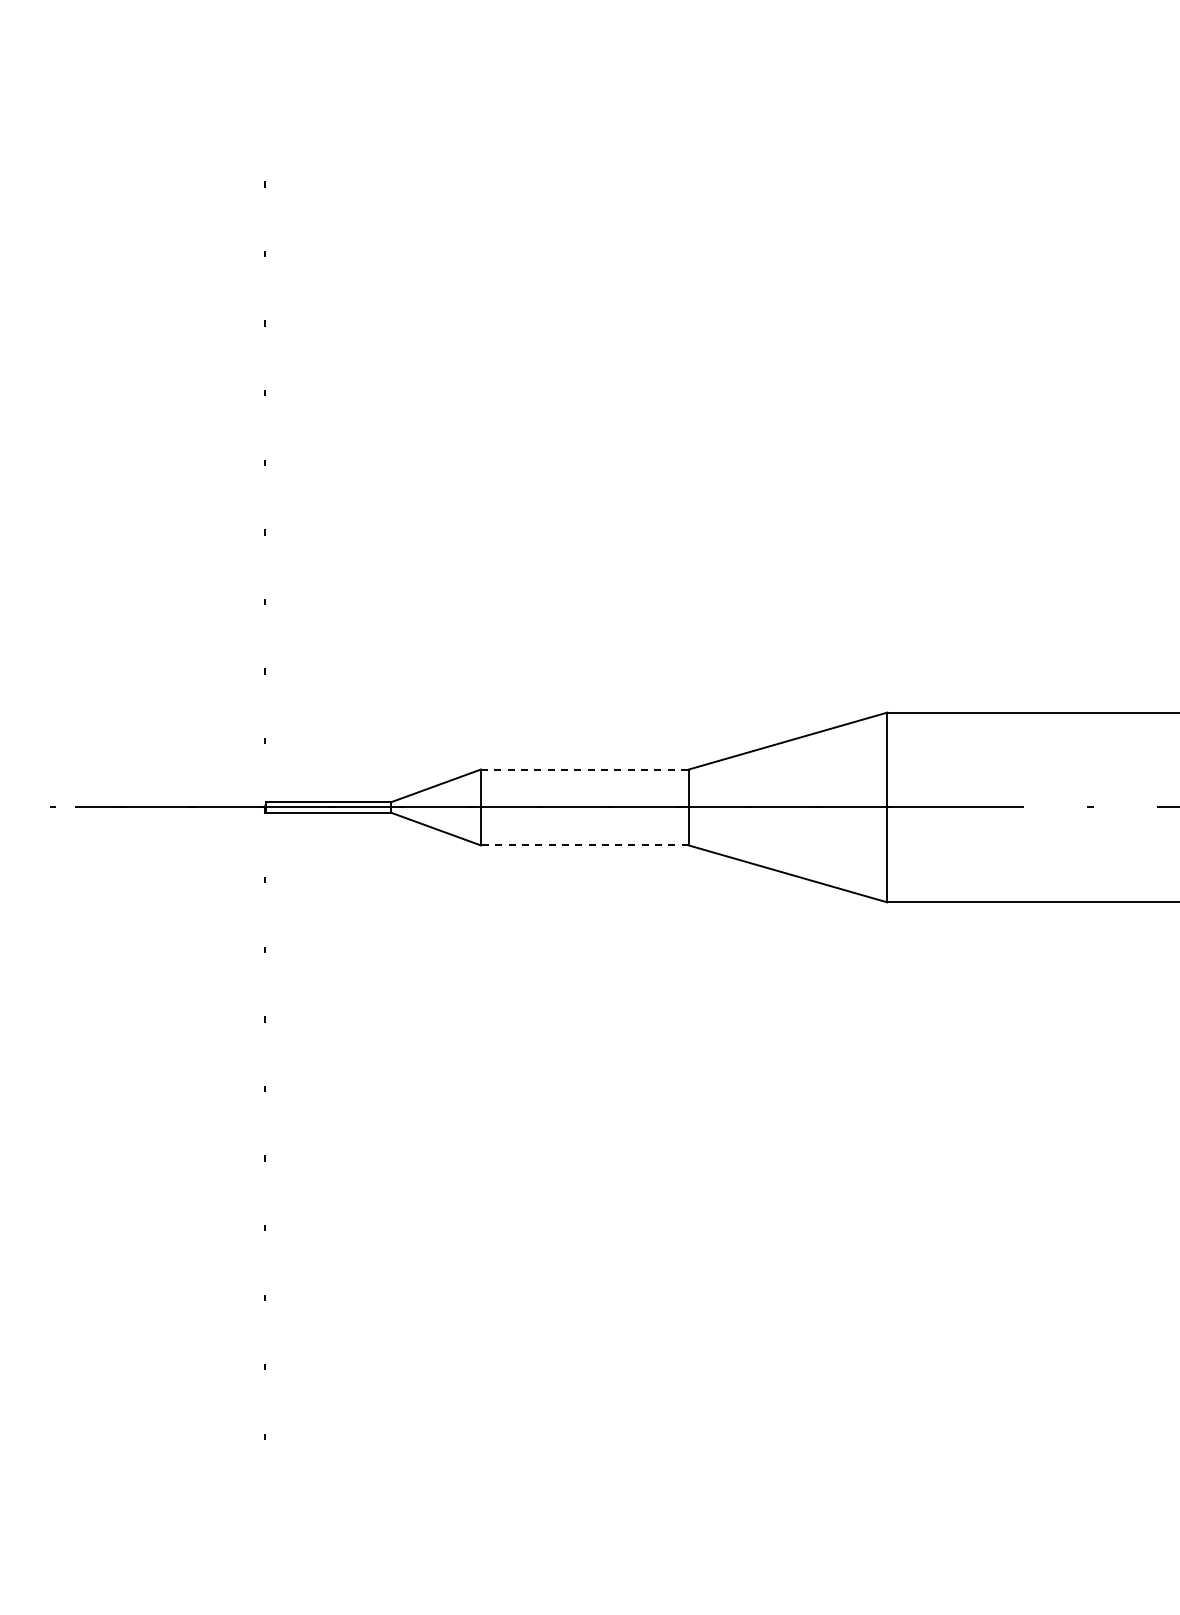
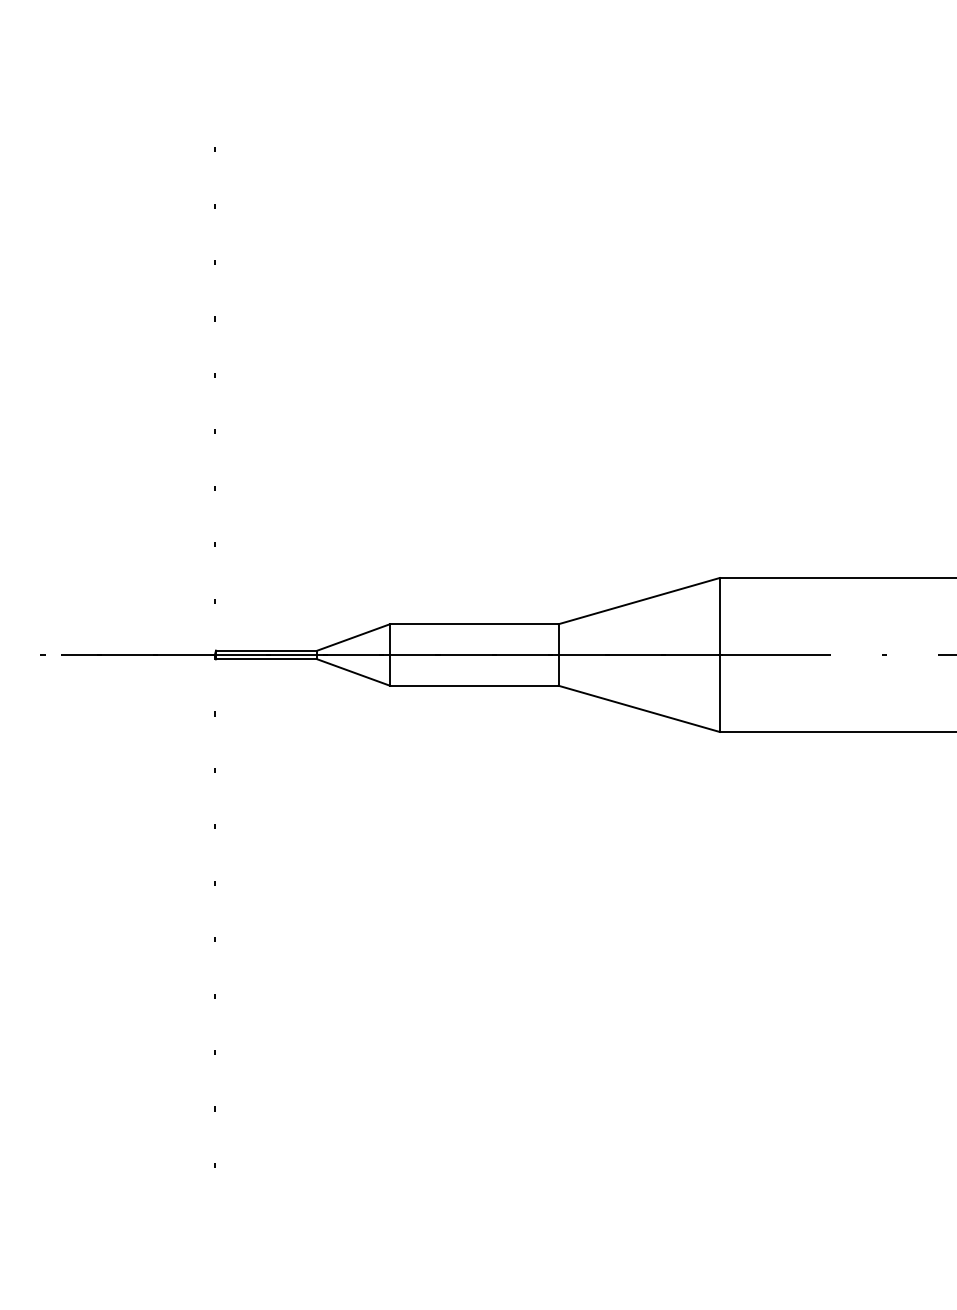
line: (584, 769) -> (474, 624), dashed -> solid
line: (584, 845) -> (474, 685), dashed -> solid

